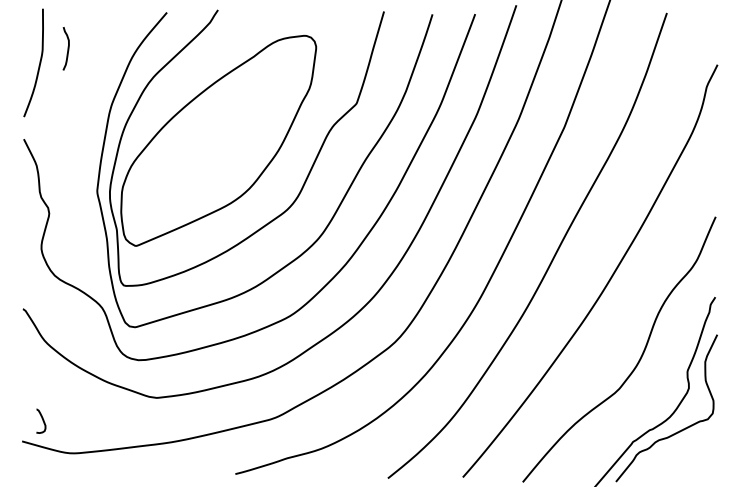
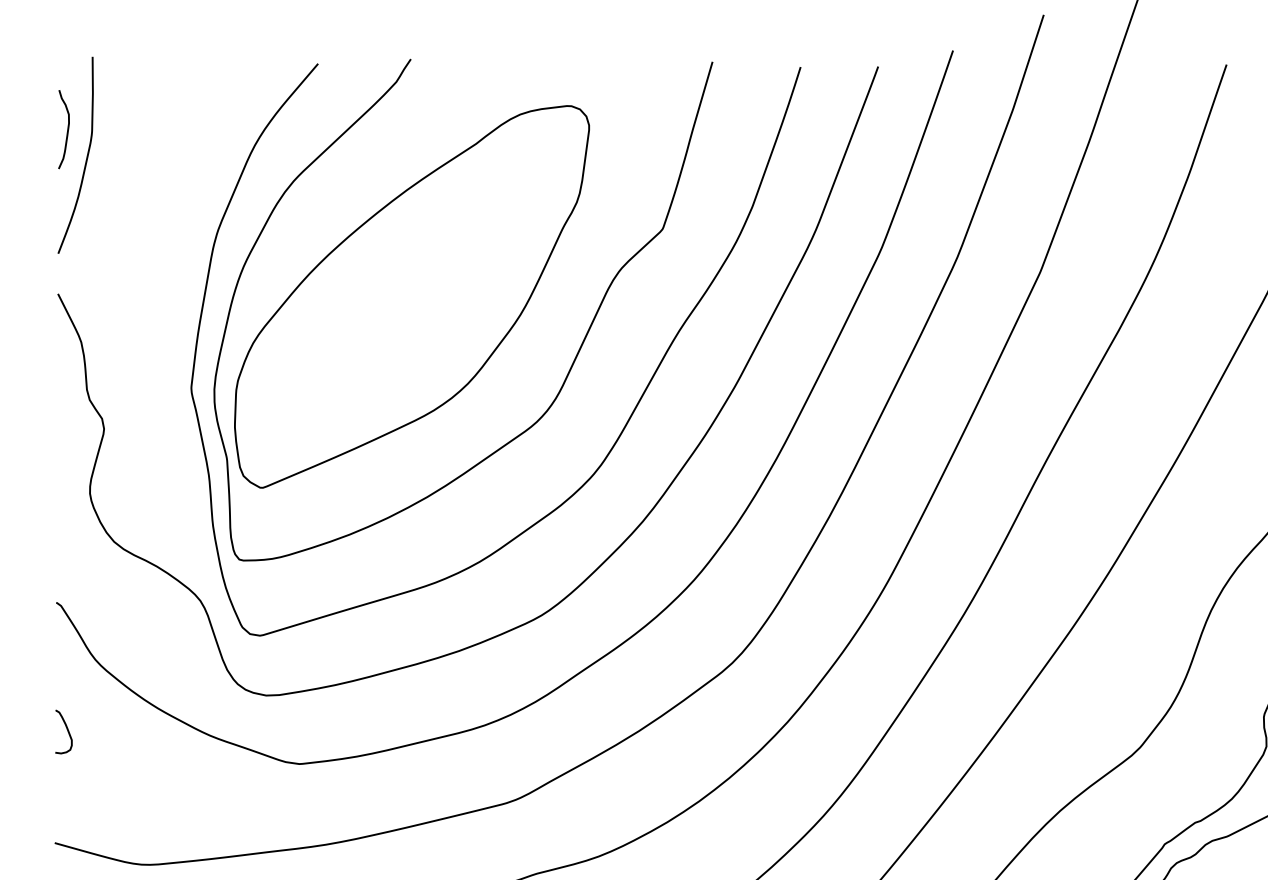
curve: (67, 48) -> (66, 129), moved
curve: (42, 420) -> (66, 730), moved

